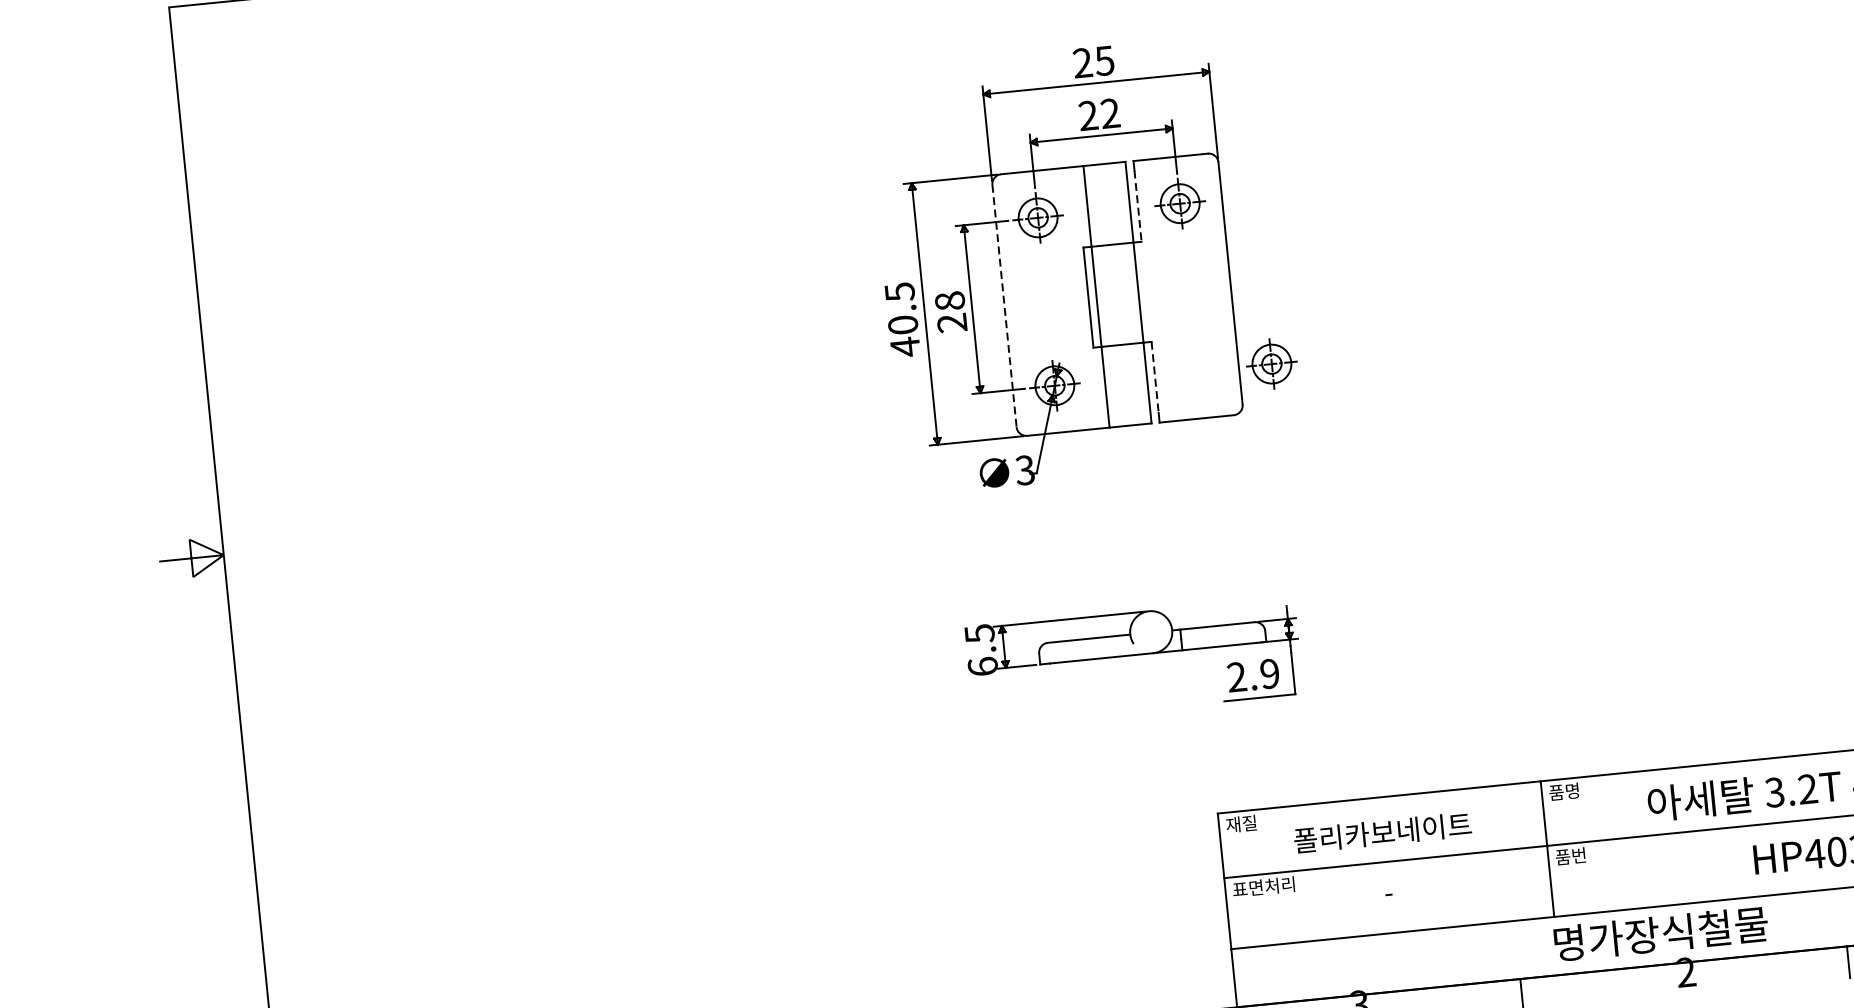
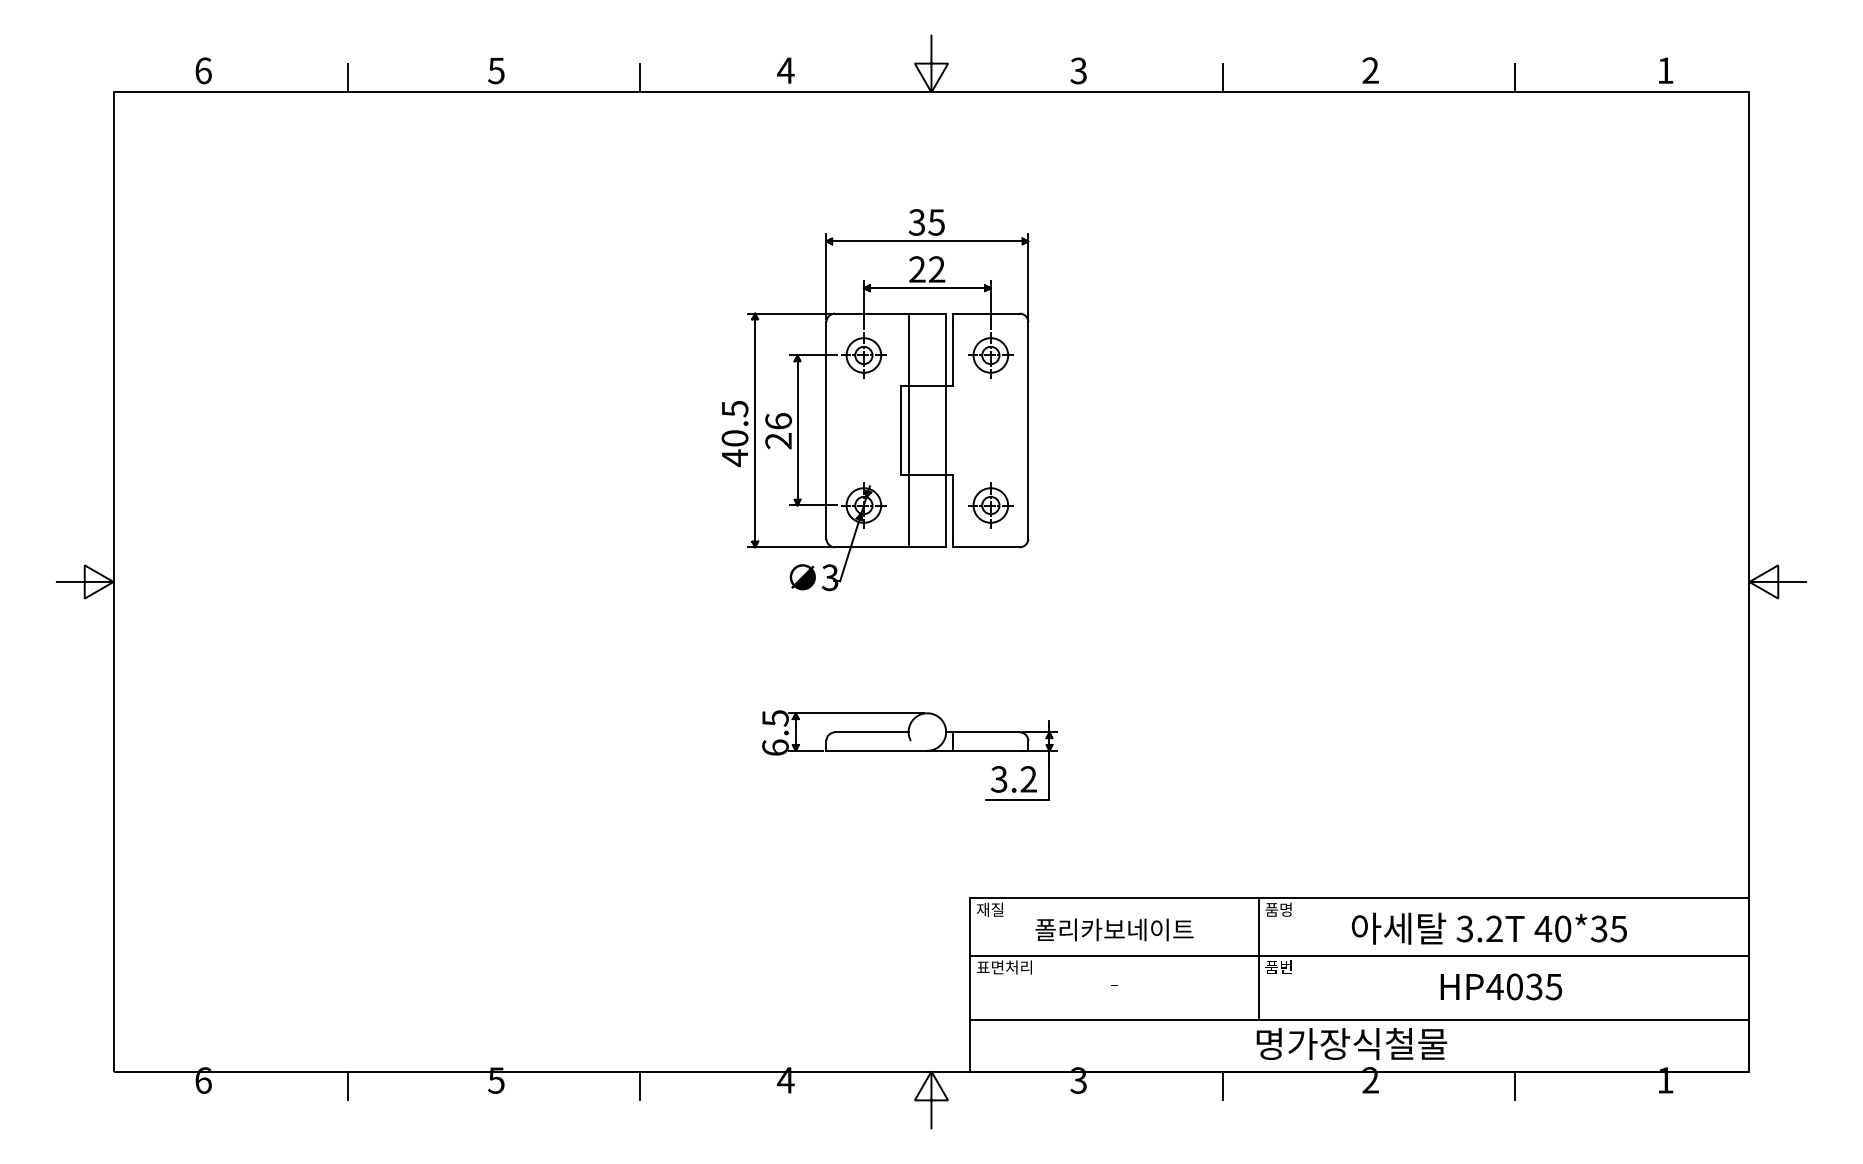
text: (1082, 63) -> (916, 222), 25 -> 35
line: (1138, 206) -> (953, 354), dashed -> solid
text: (949, 301) -> (778, 421), 28 -> 26
line: (1004, 306) -> (826, 430), dashed -> solid
part: (1271, 364) -> (990, 505), moved
line: (1155, 376) -> (953, 506), dashed -> solid
text: (1252, 675) -> (1013, 779), 2.9 -> 3.2

